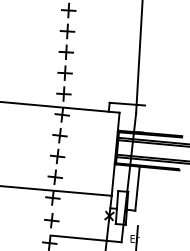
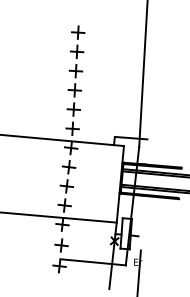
line: (137, 188) -> (140, 215), removed

